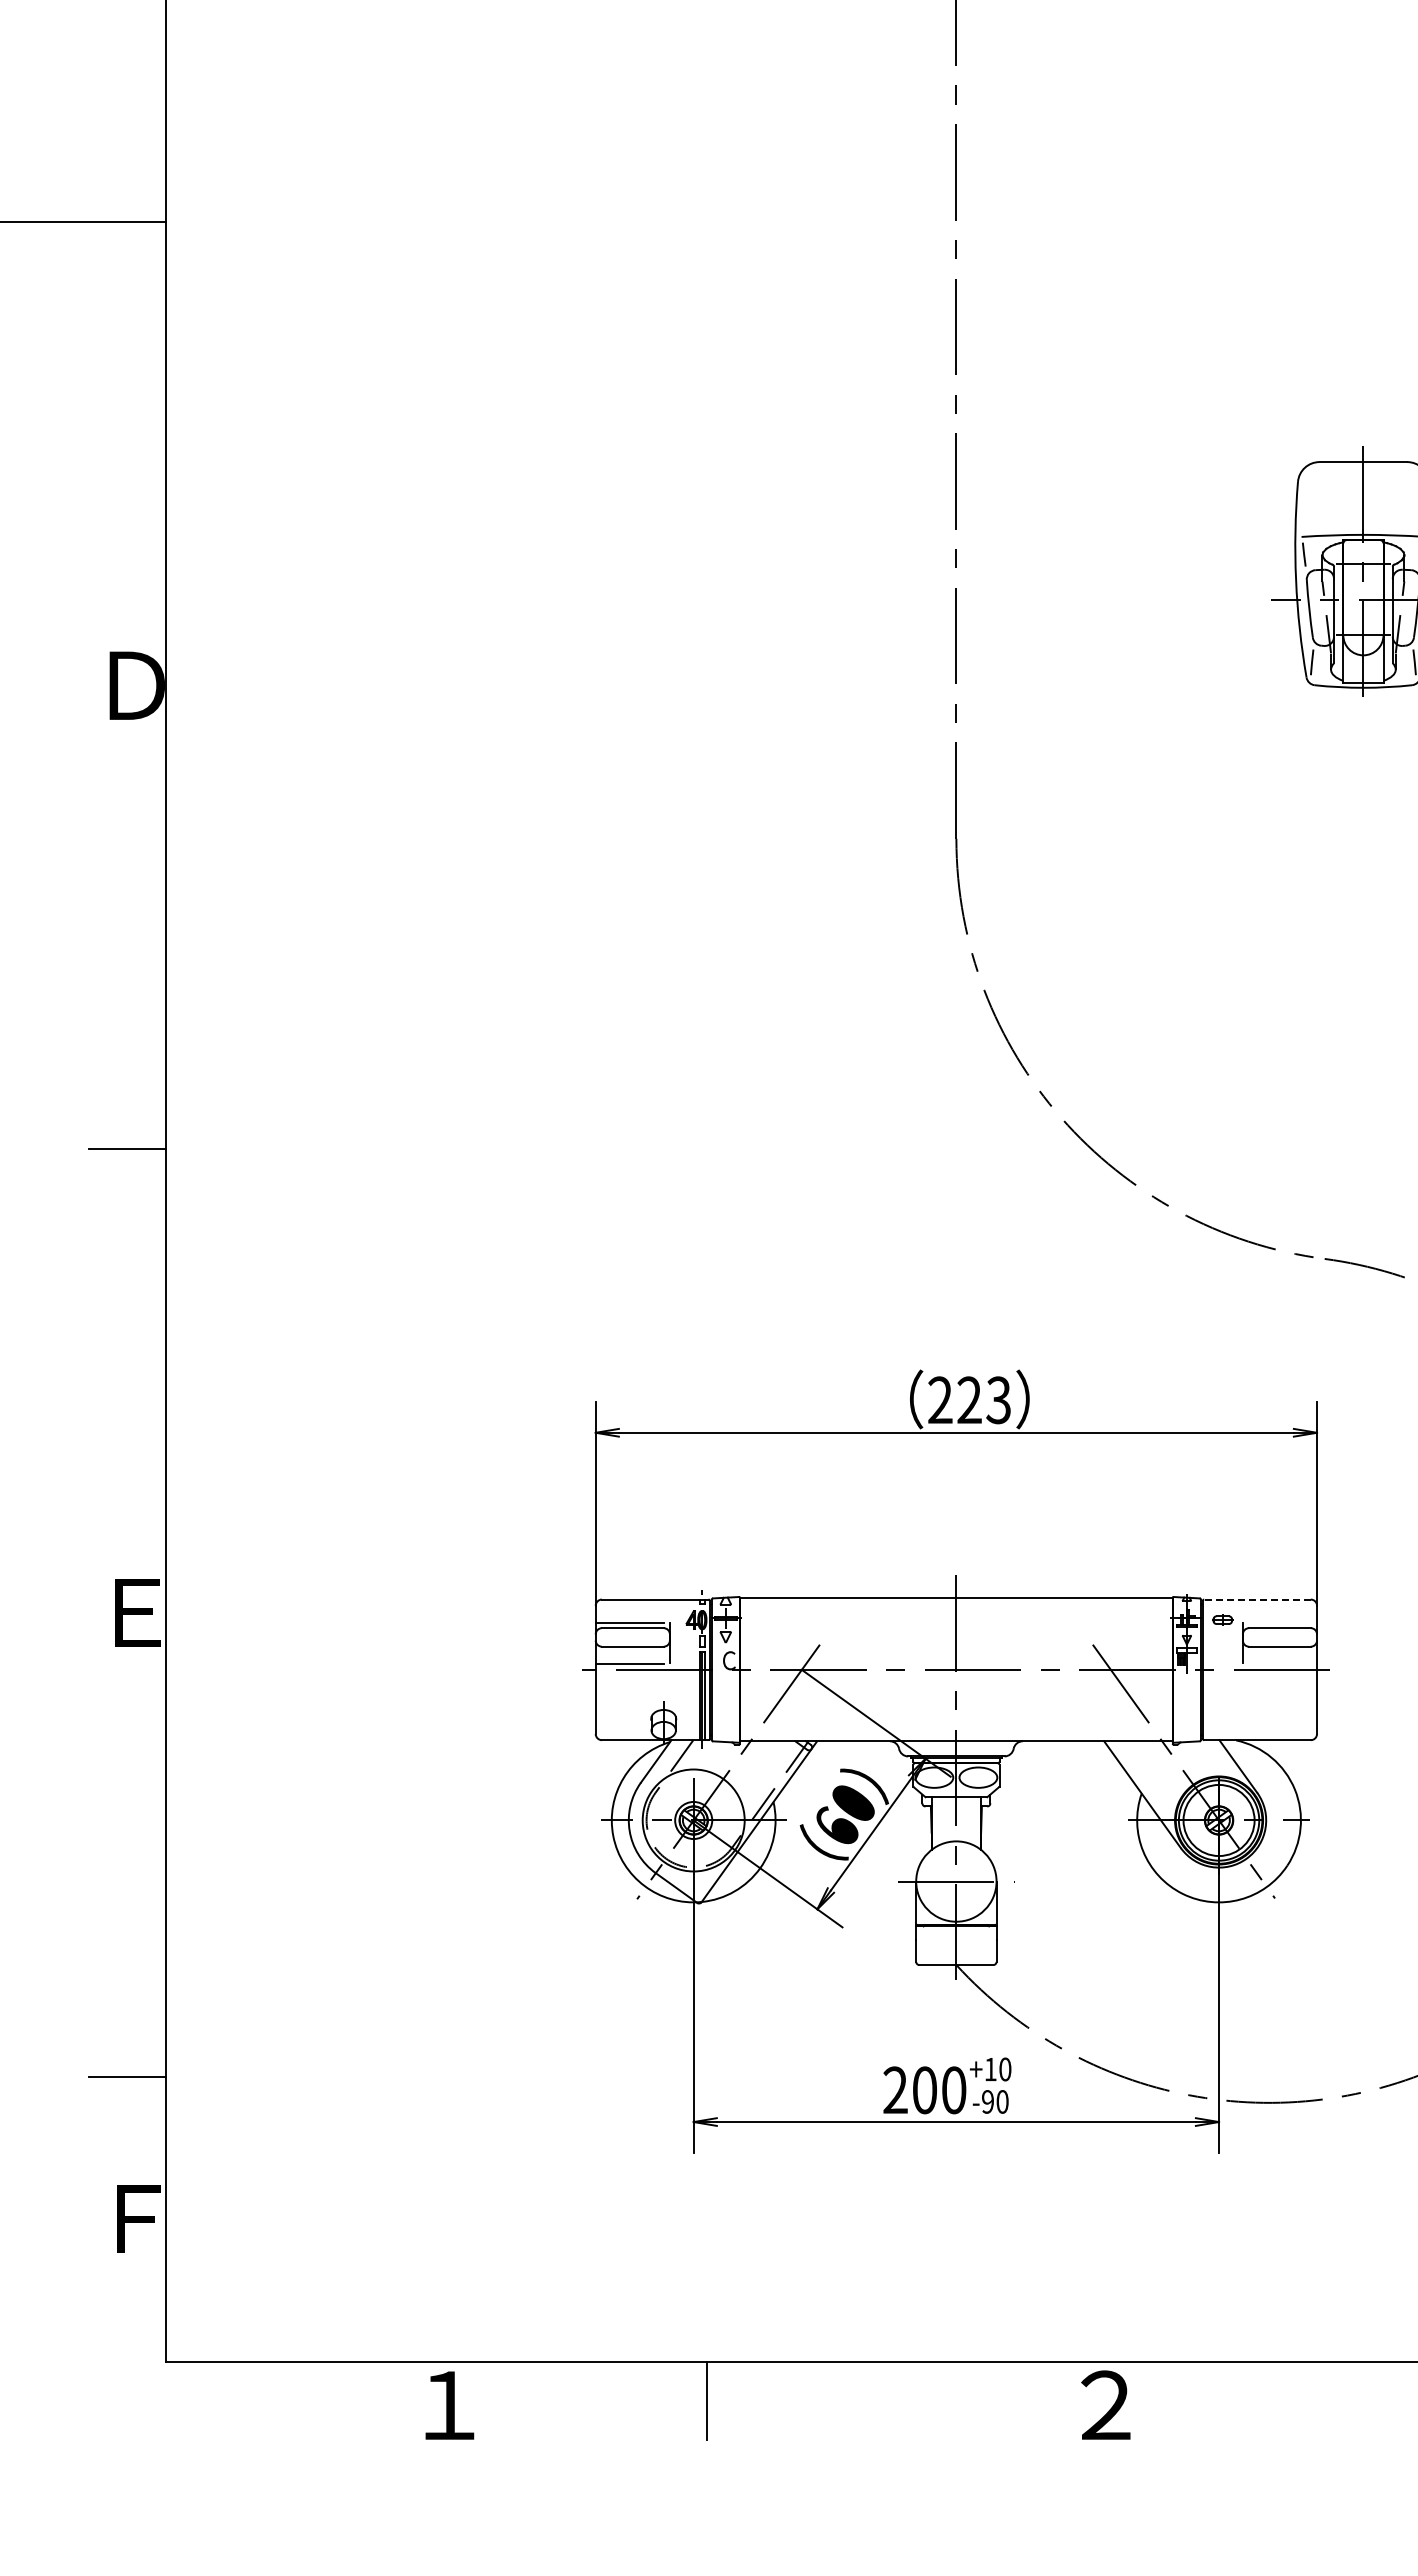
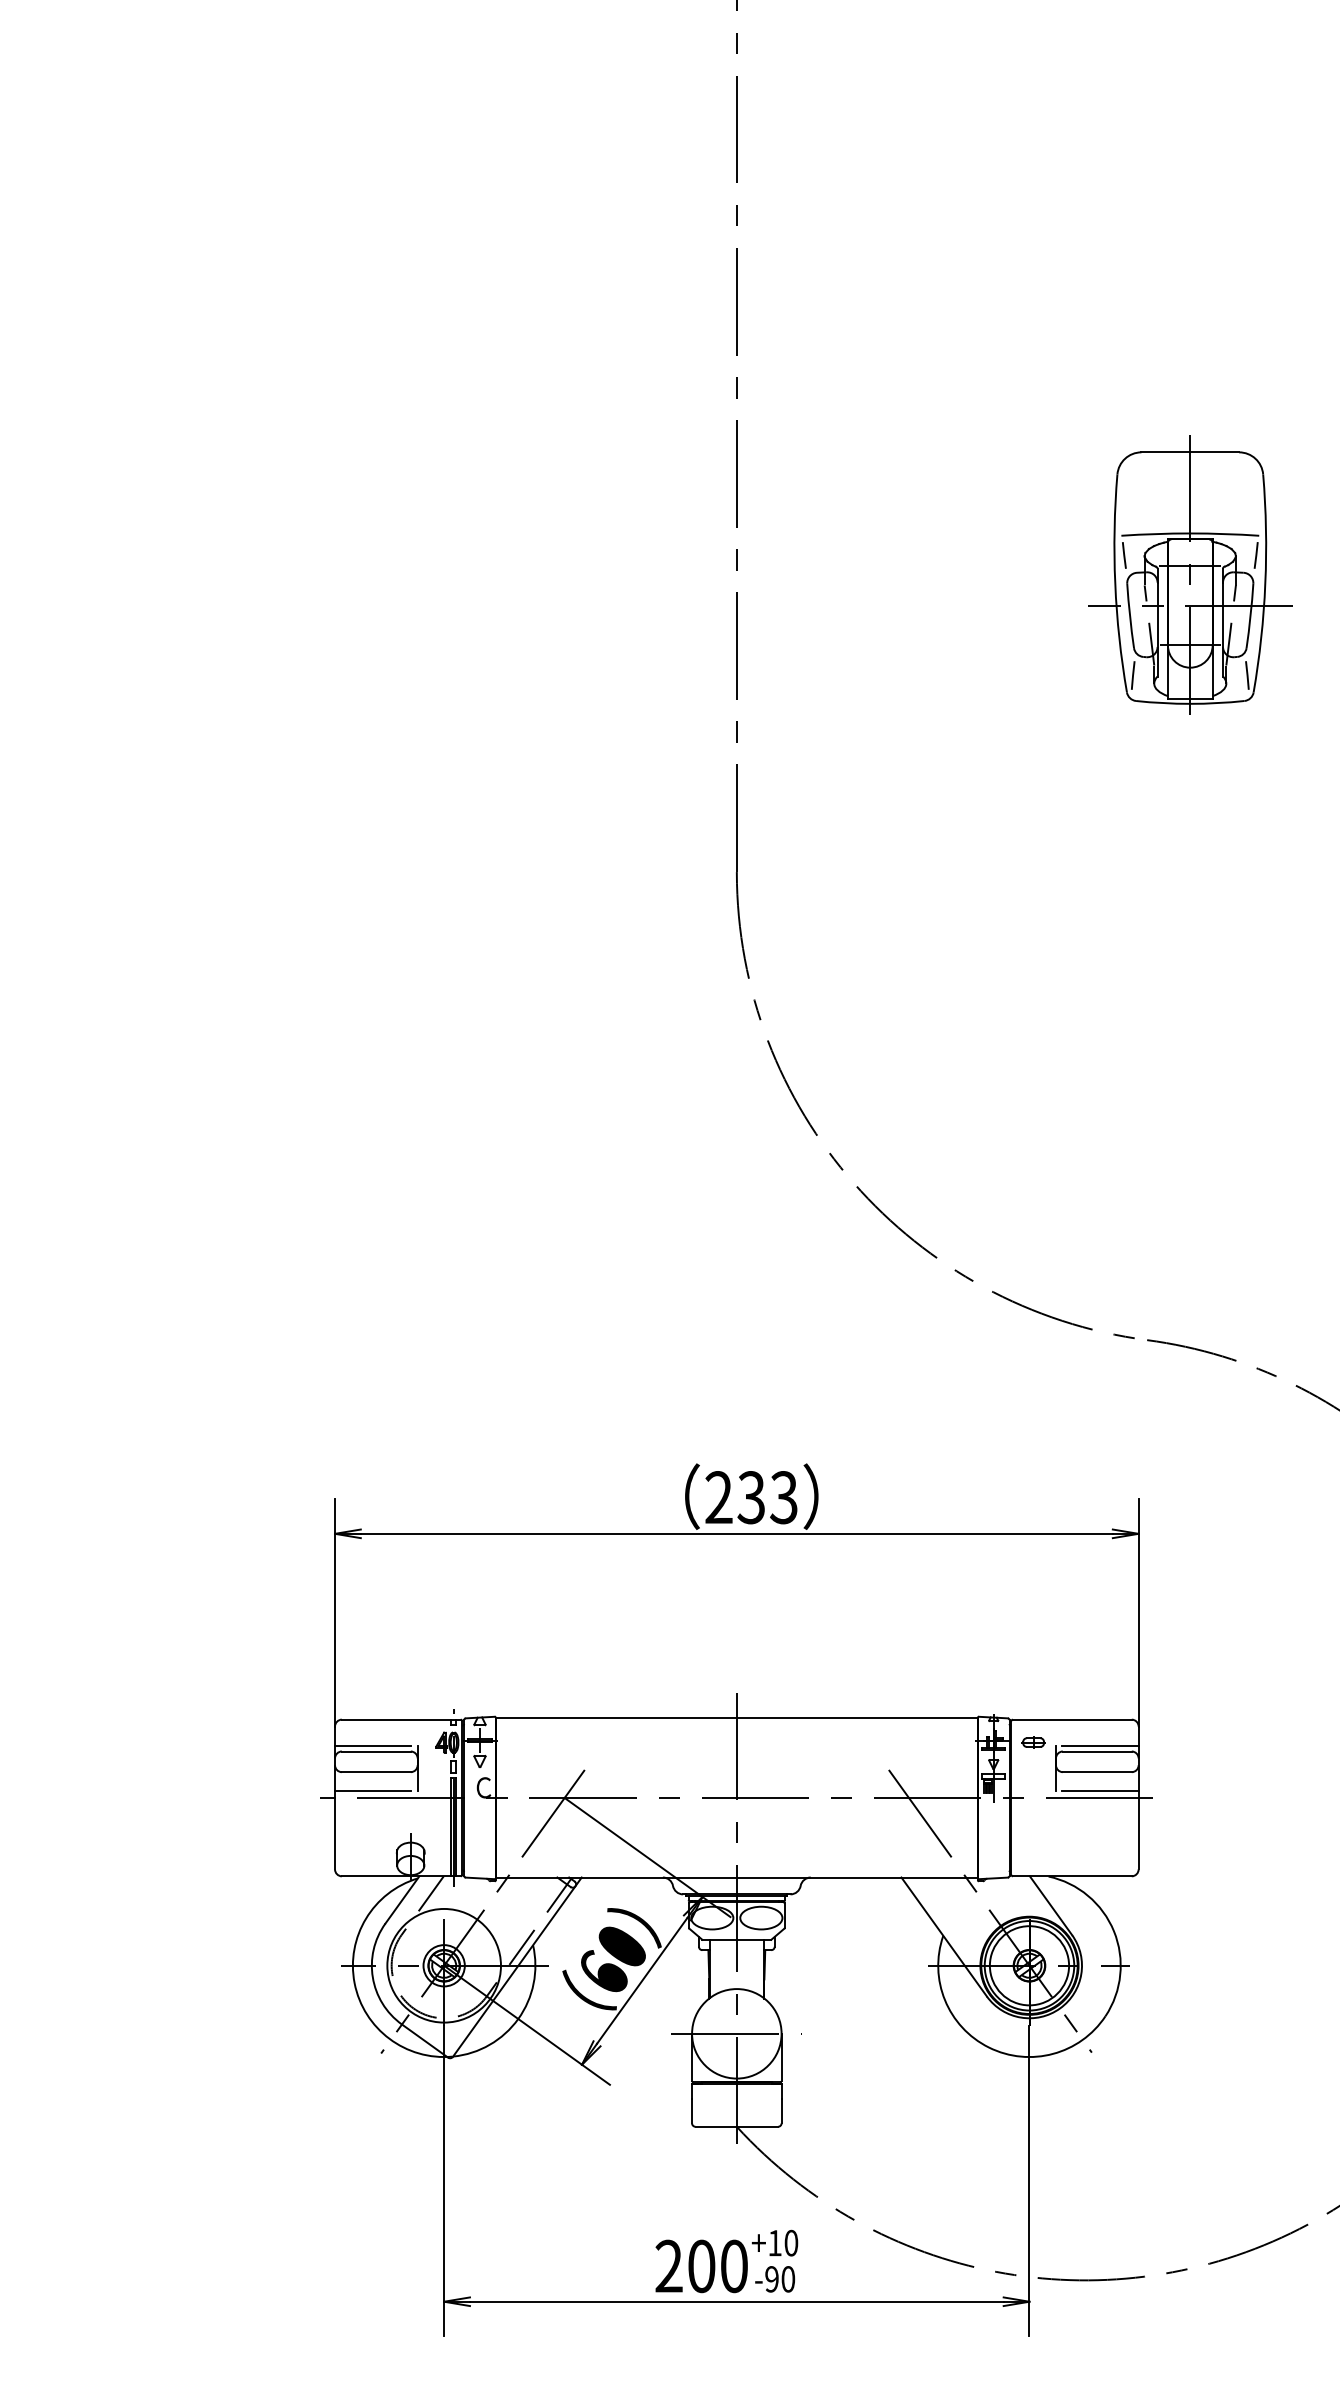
text: (969, 1400) -> (751, 1497), 223 -> 233
line: (1257, 1599) -> (1072, 1719), dashed -> solid
line: (1282, 1623) -> (1100, 1746), added
line: (1282, 1663) -> (1100, 1790), added

